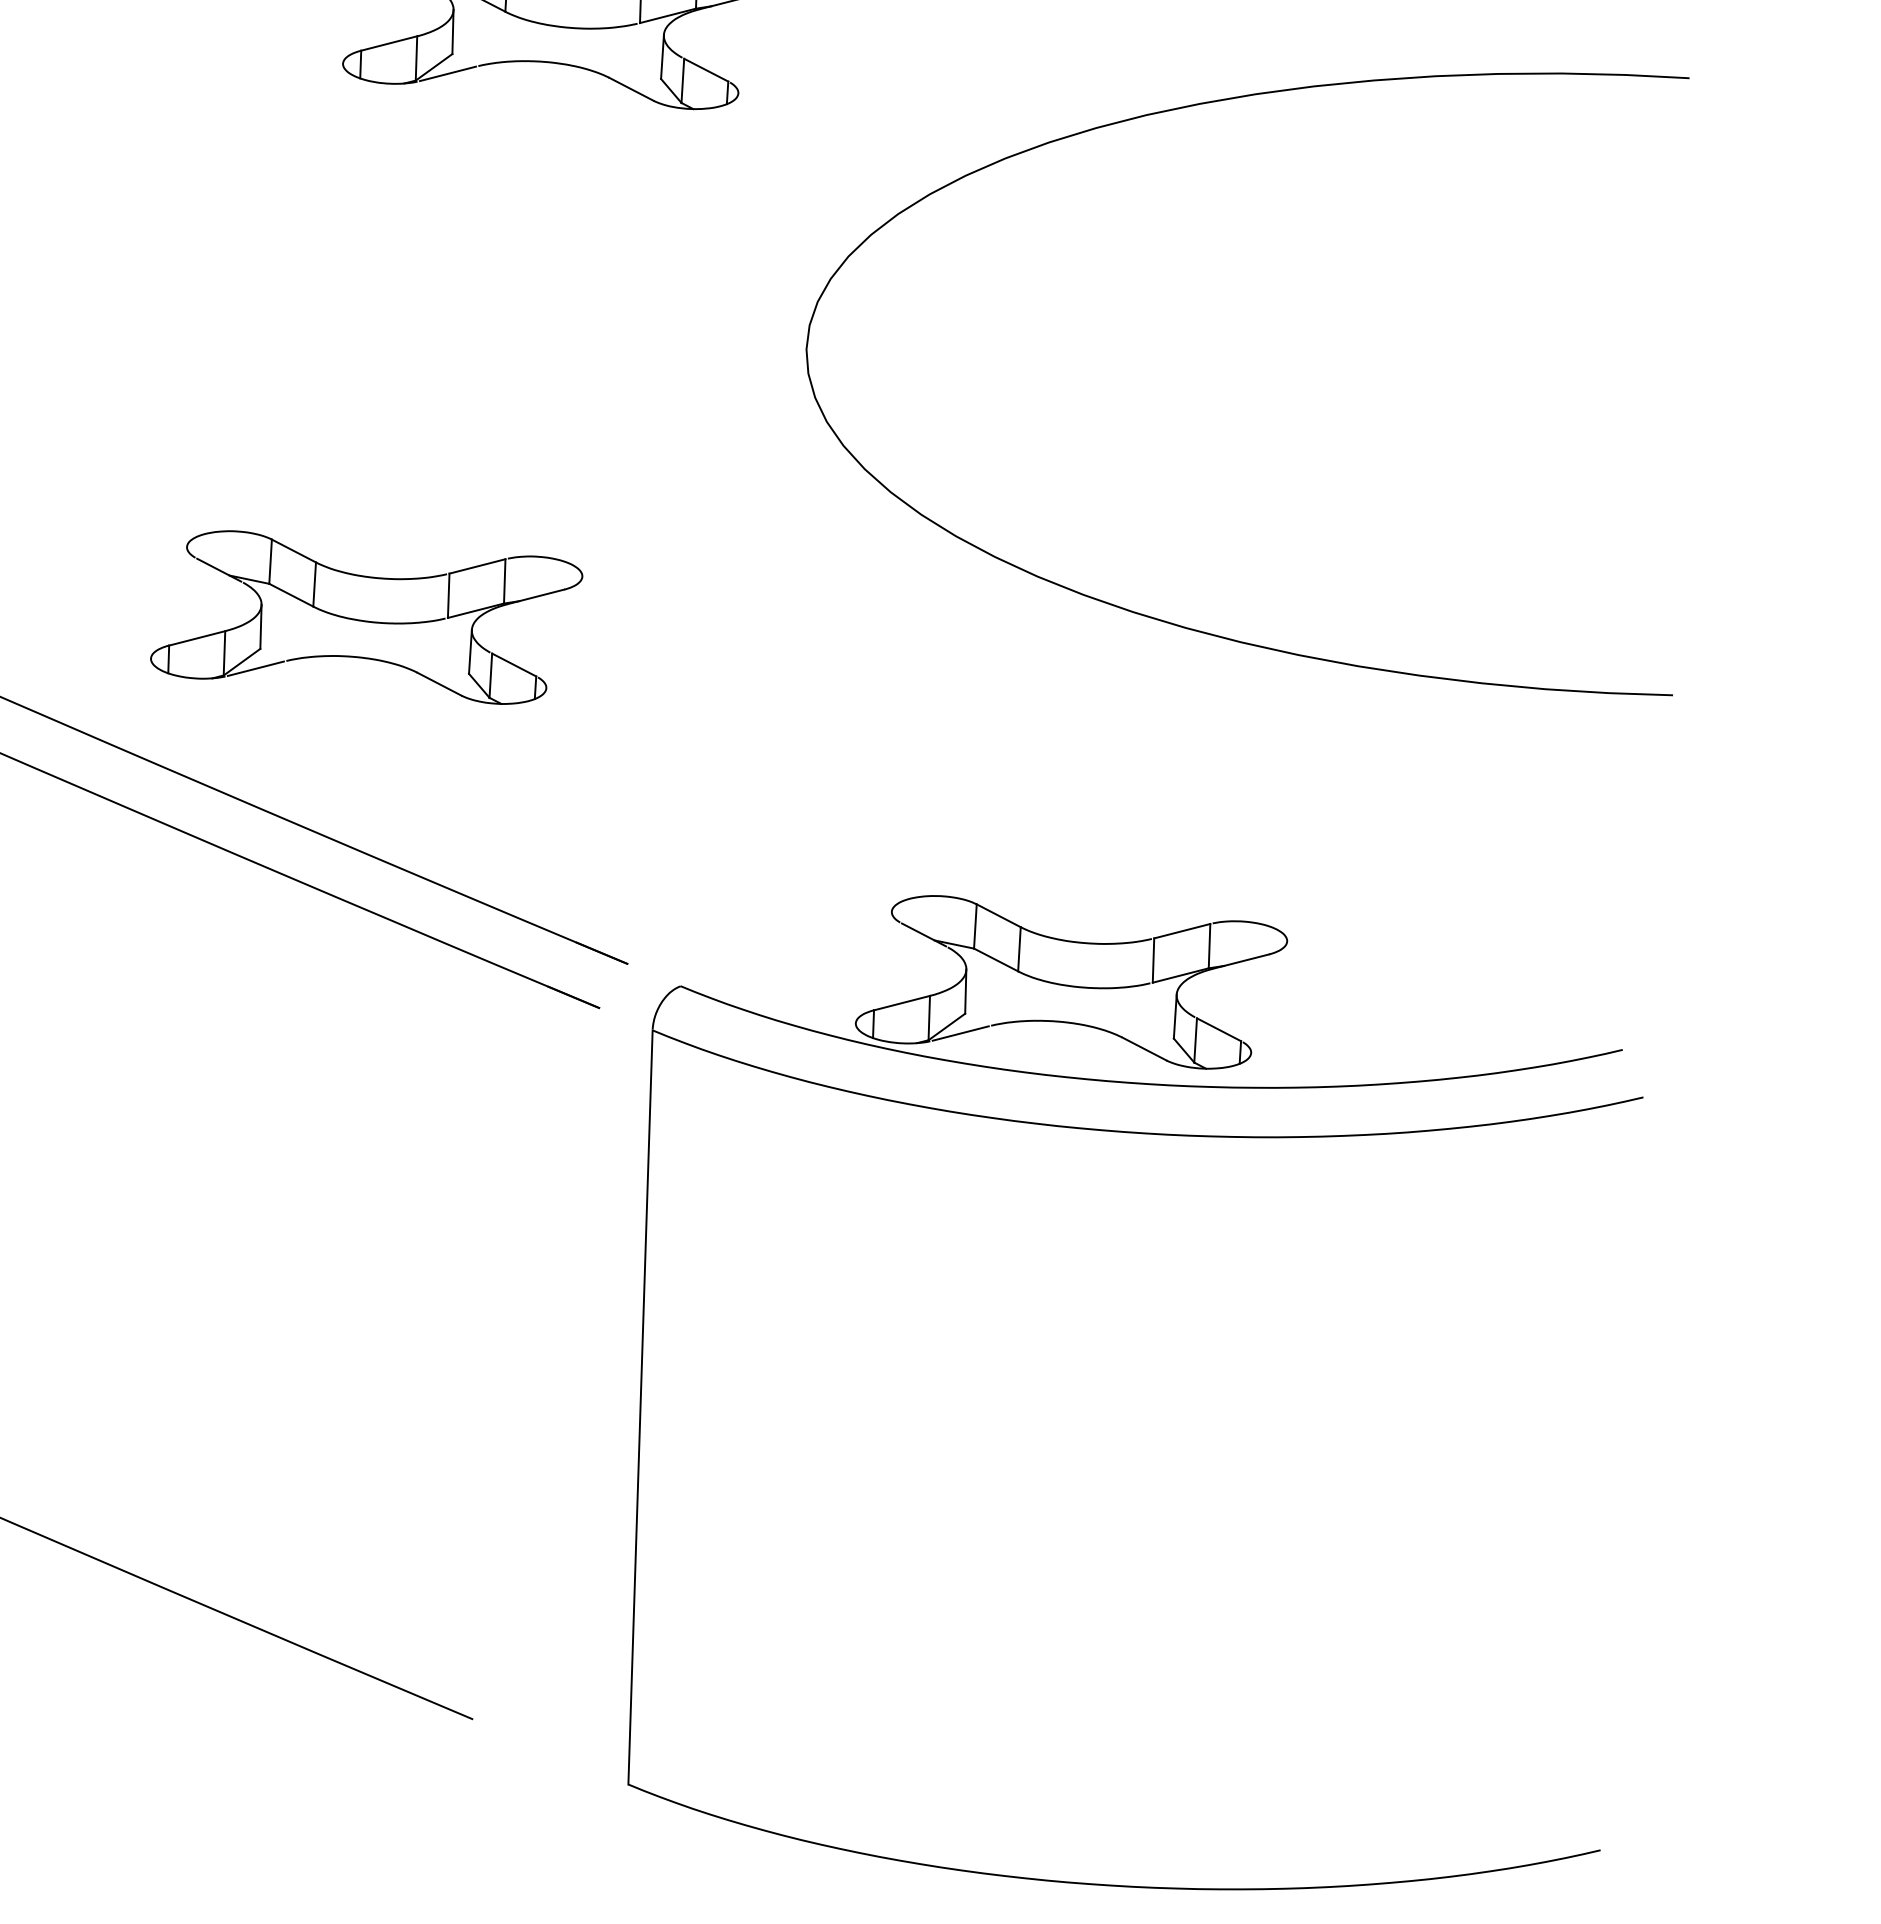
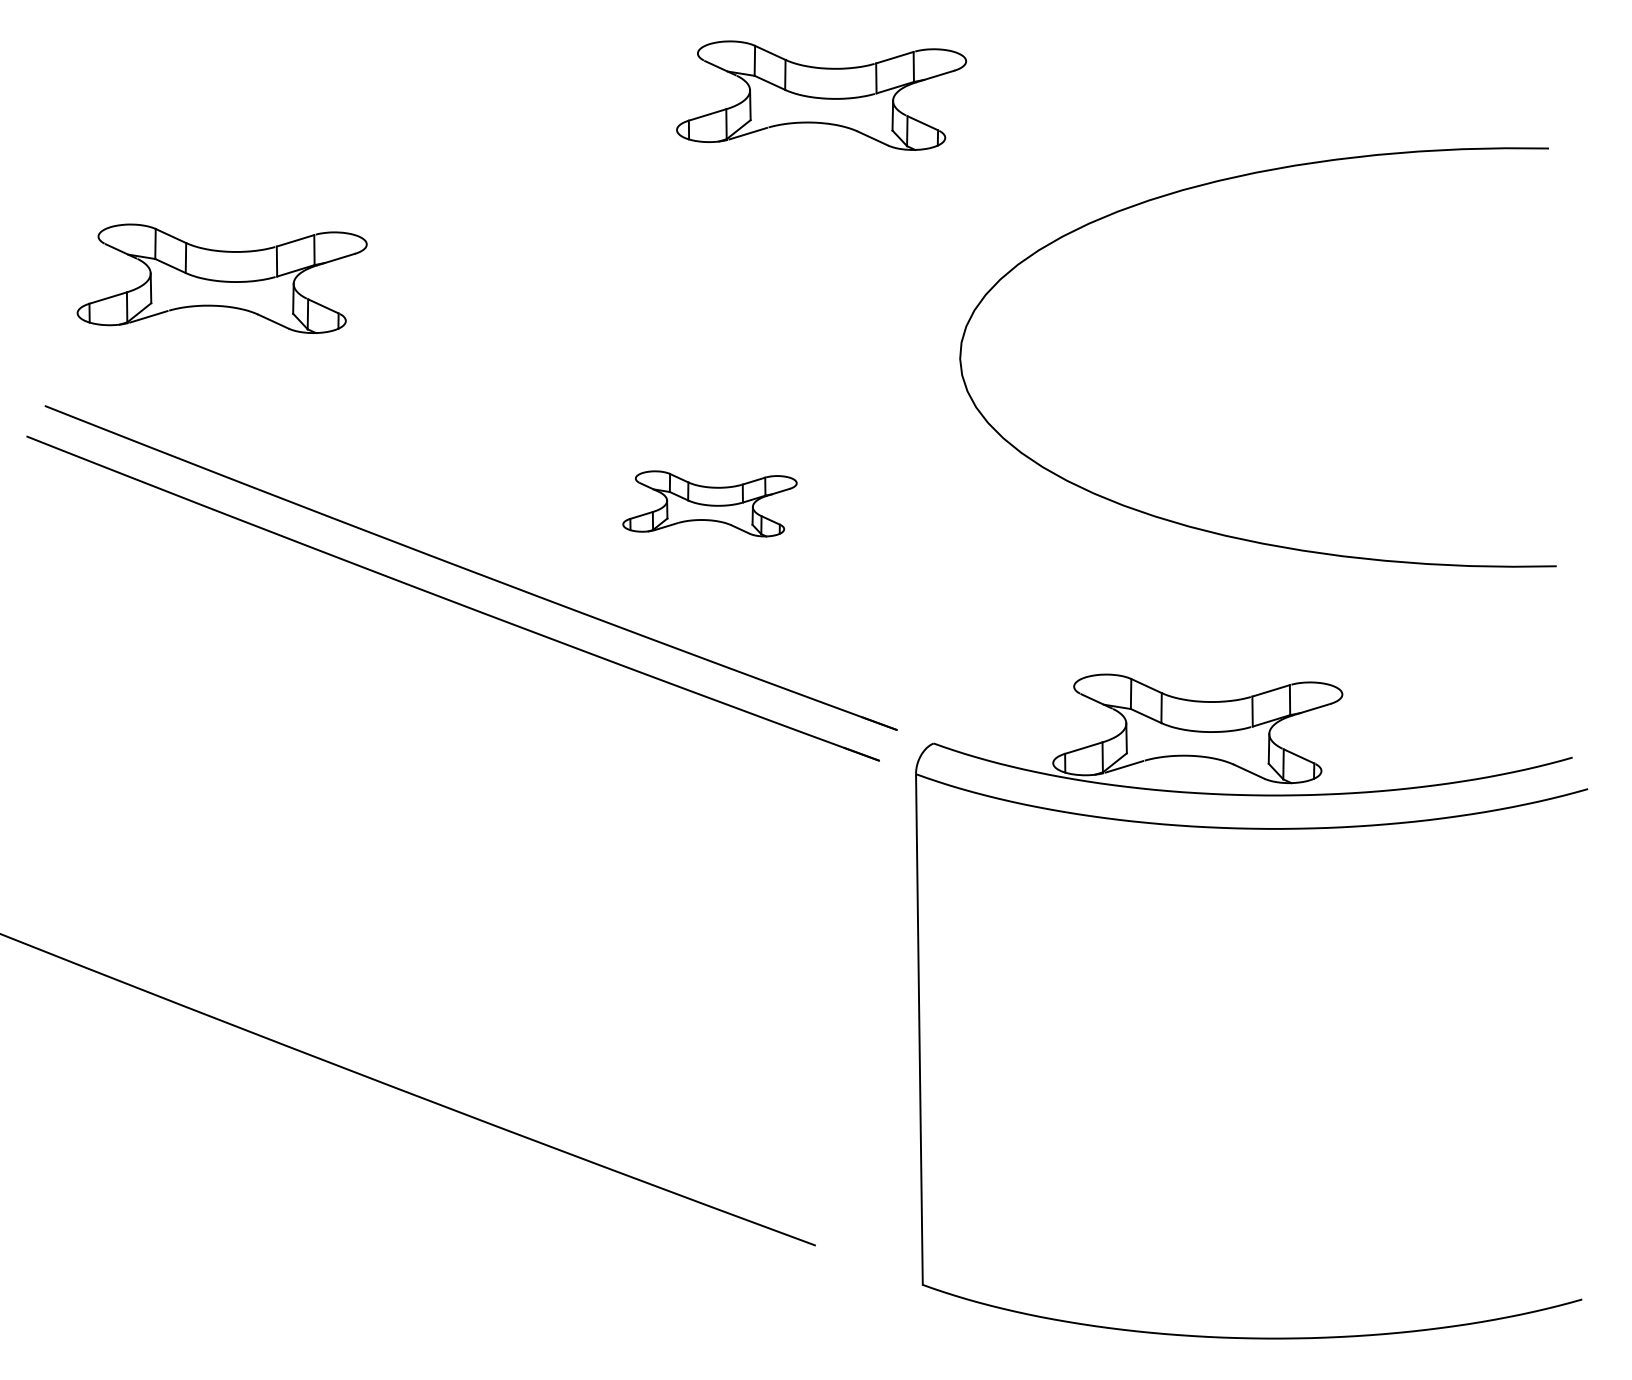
curve: (1192, 107) -> (1213, 183), moved
part: (365, 617) -> (709, 503), size x0.6

